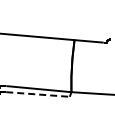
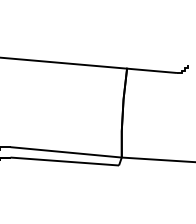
line: (38, 94) -> (65, 161), dashed -> solid

